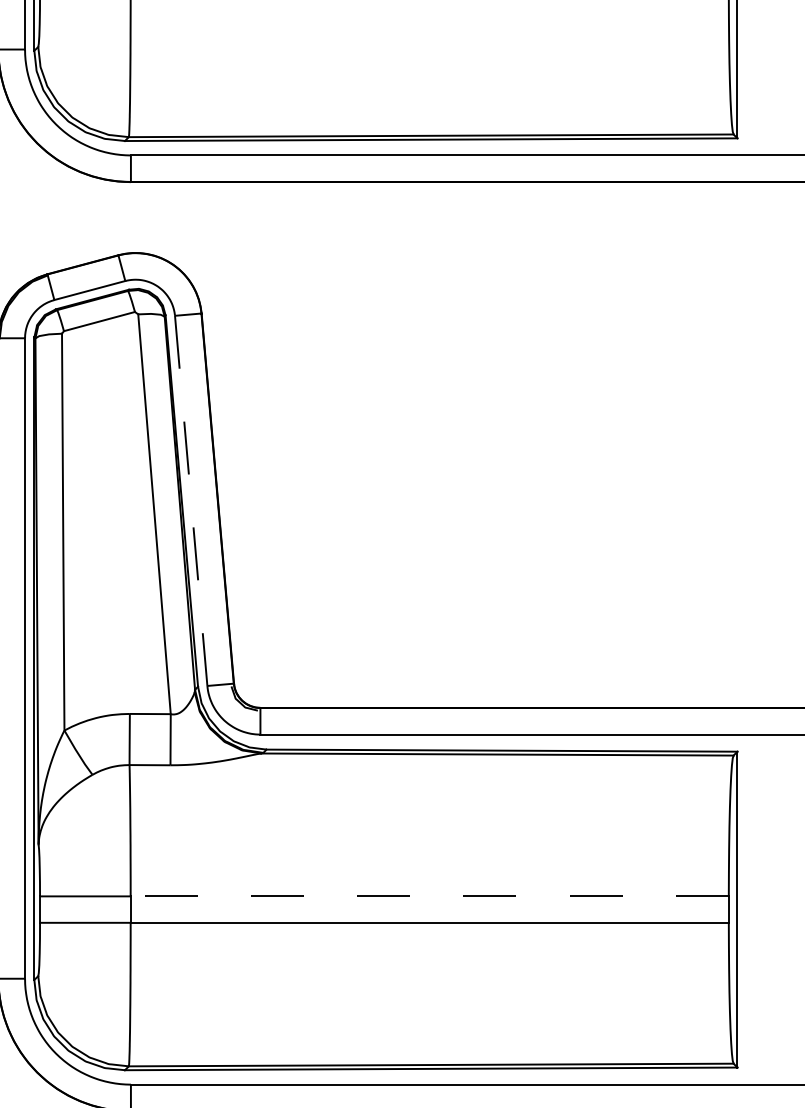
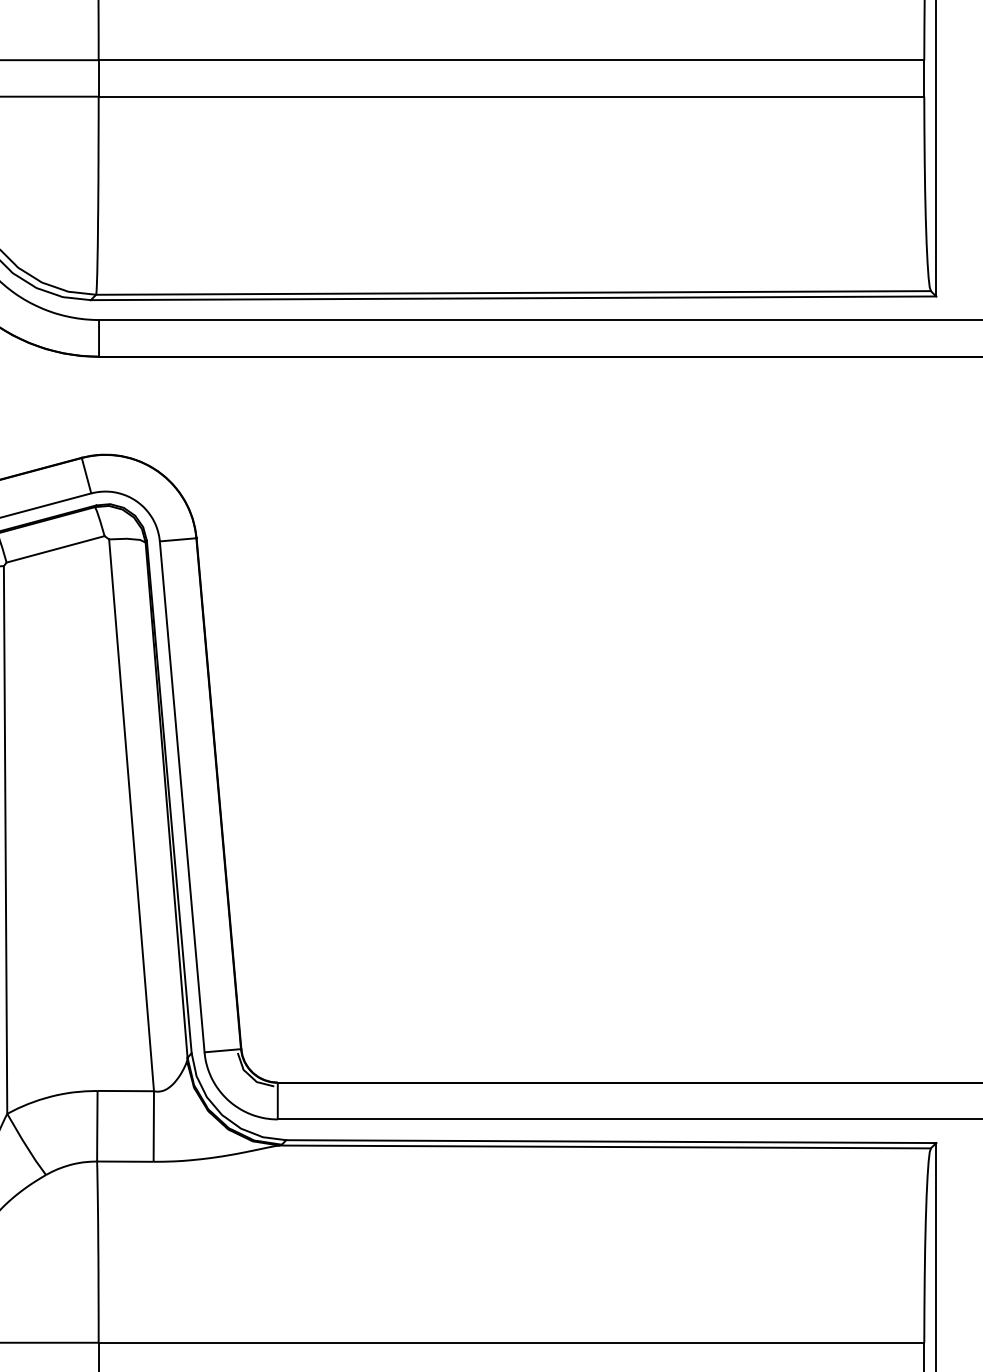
line: (191, 500) -> (182, 796), dashed -> solid
line: (429, 896) -> (511, 1342), dashed -> solid

